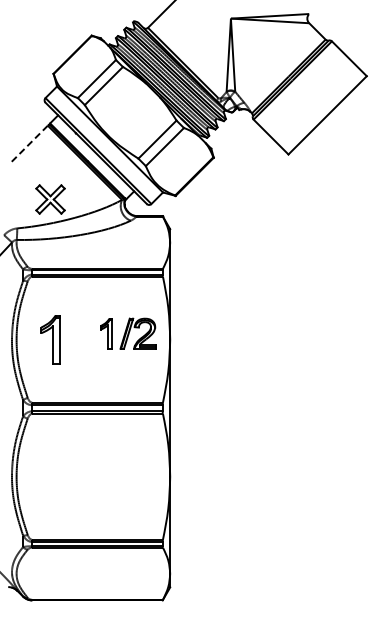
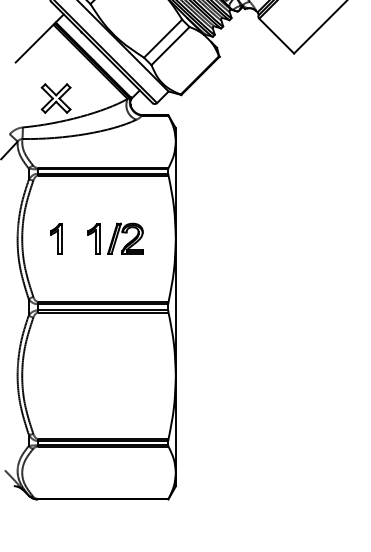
line: (28, 144) -> (34, 43), dashed -> solid
part: (128, 333) -> (116, 238), moved
part: (50, 339) -> (56, 238), size x0.62

